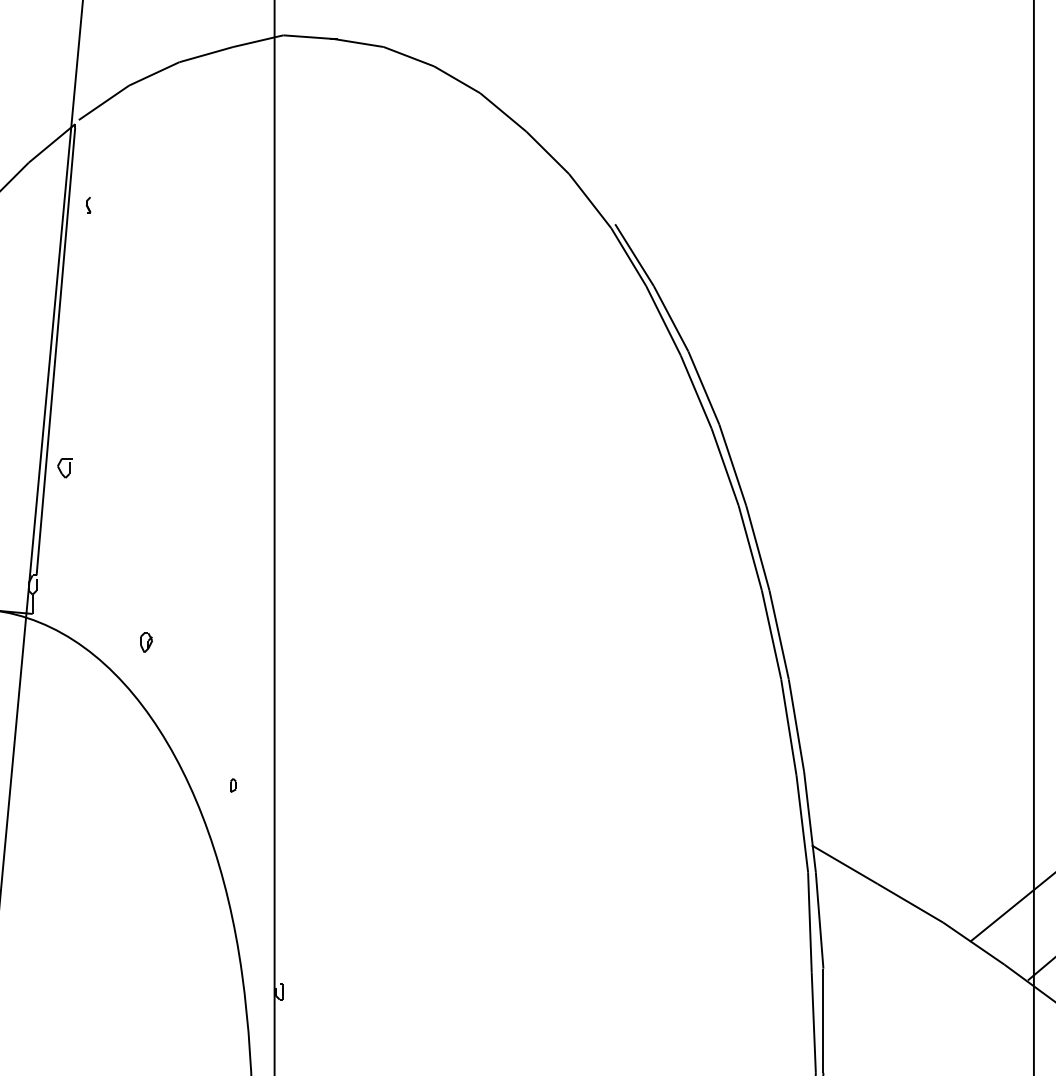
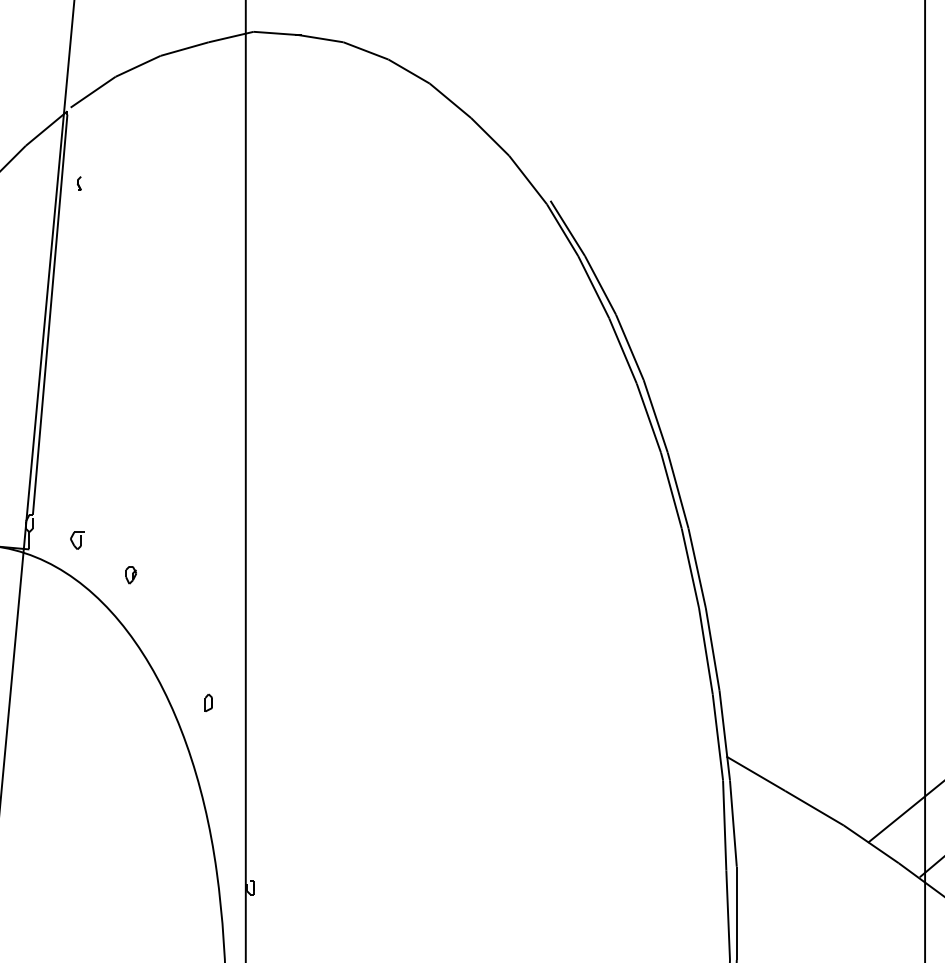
part: (64, 468) -> (76, 540), moved
part: (233, 785) -> (209, 702), size x1.43

